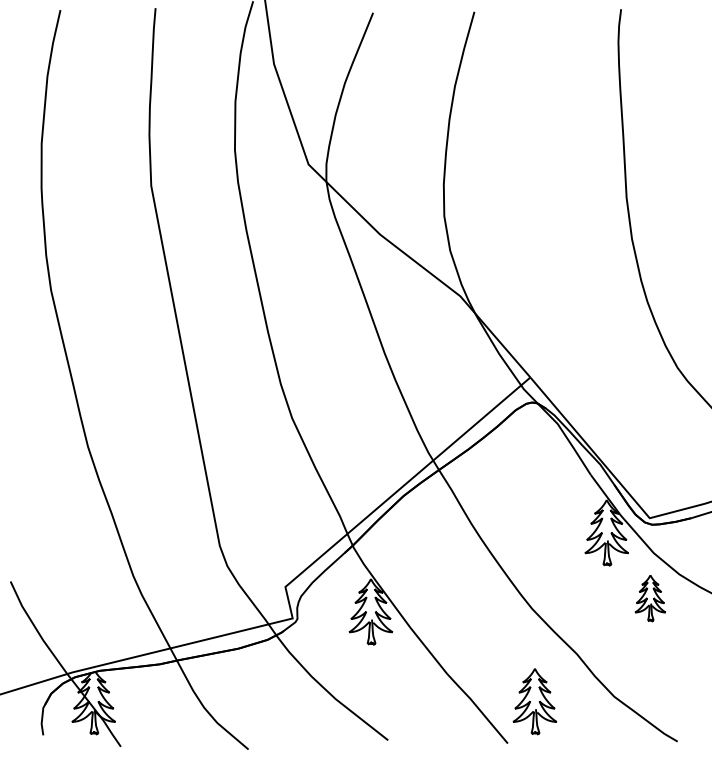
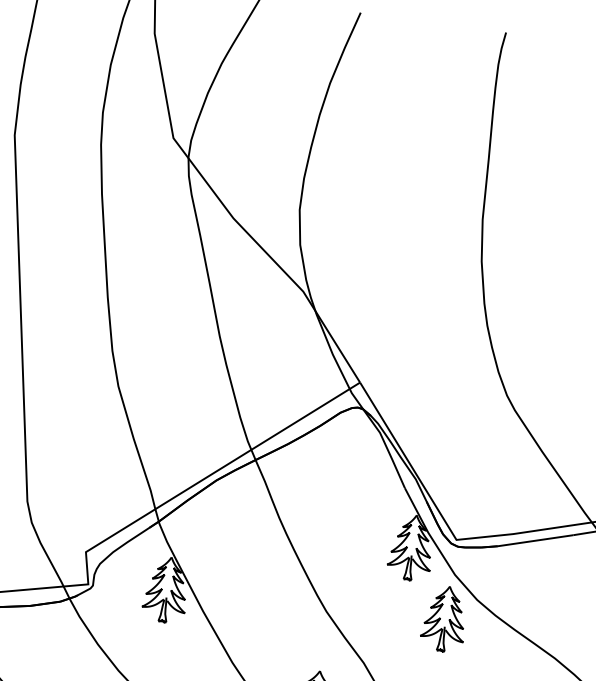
part: (650, 598) -> (444, 619), size x1.43

